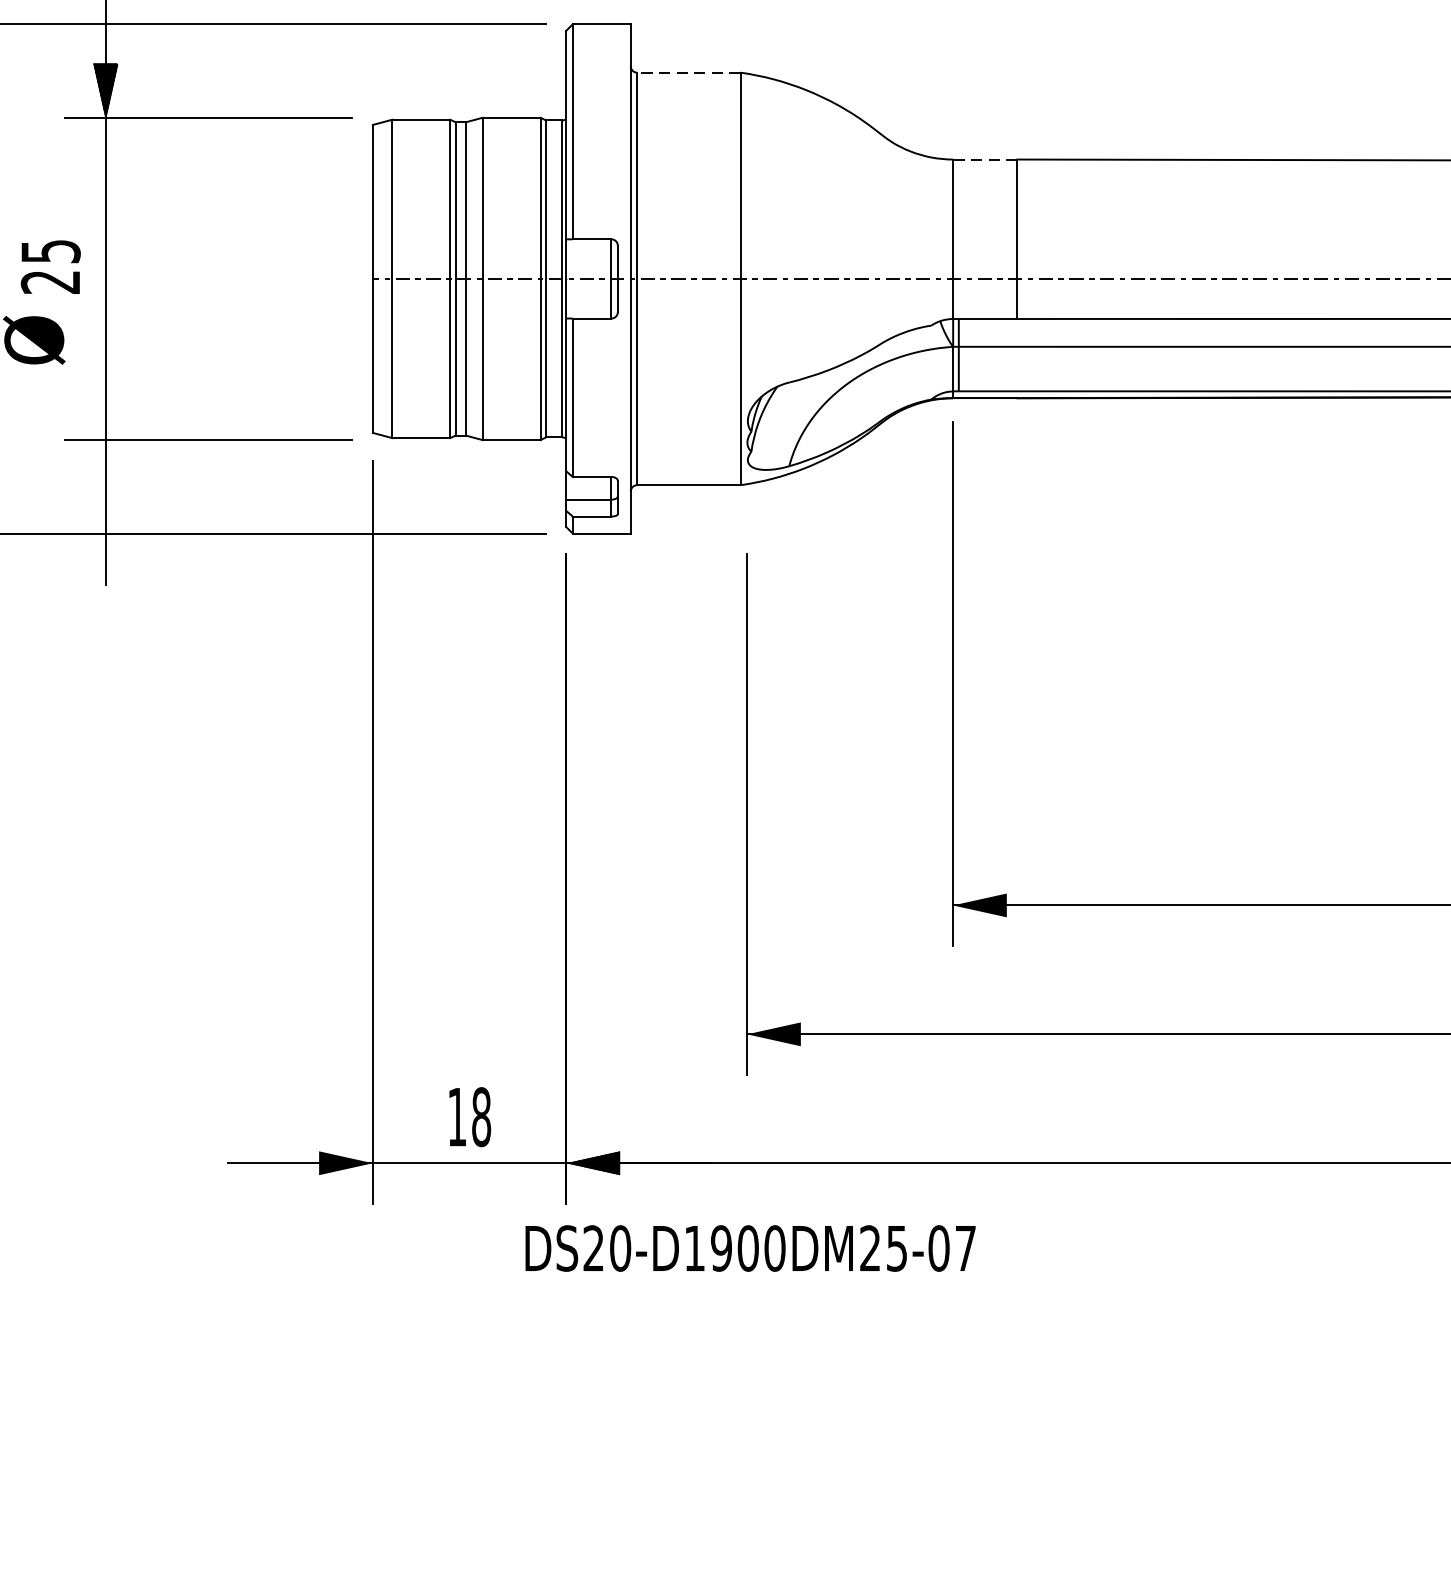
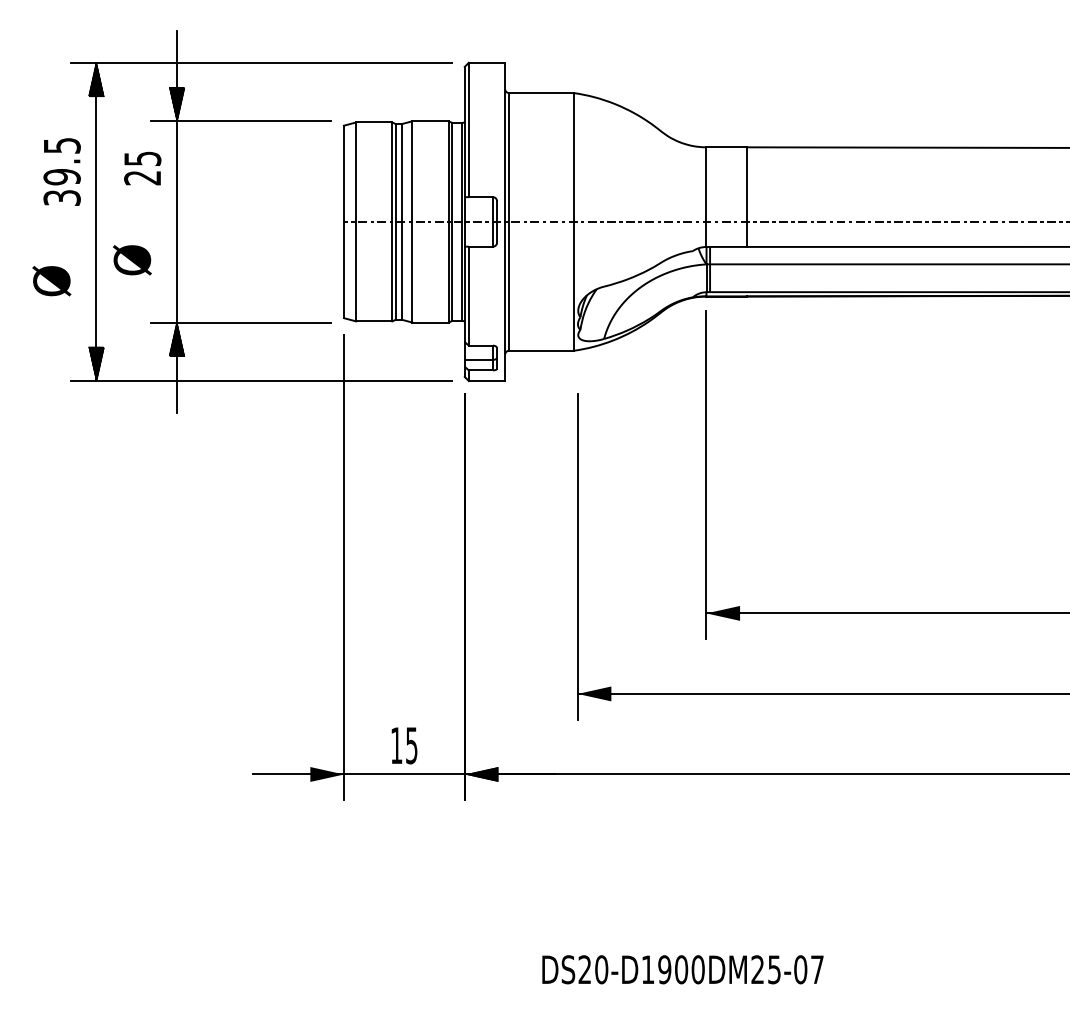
line: (687, 73) -> (540, 93), dashed -> solid
line: (985, 159) -> (726, 147), dashed -> solid
text: (50, 267) -> (142, 168), moved
hatch: (104, 467) -> (176, 339), added
text: (480, 1116) -> (411, 745), 18 -> 15
text: (749, 1248) -> (682, 969), moved

